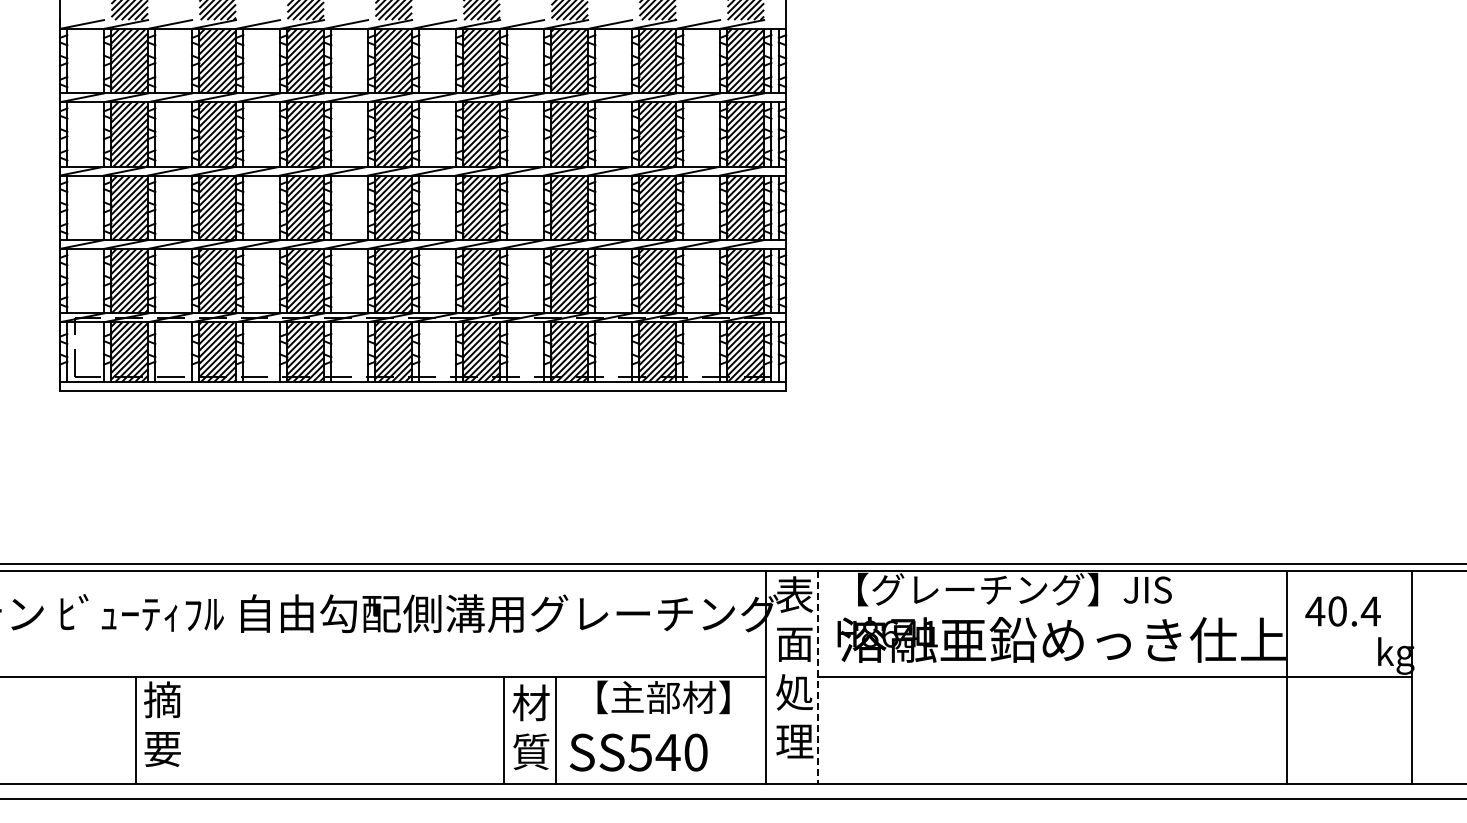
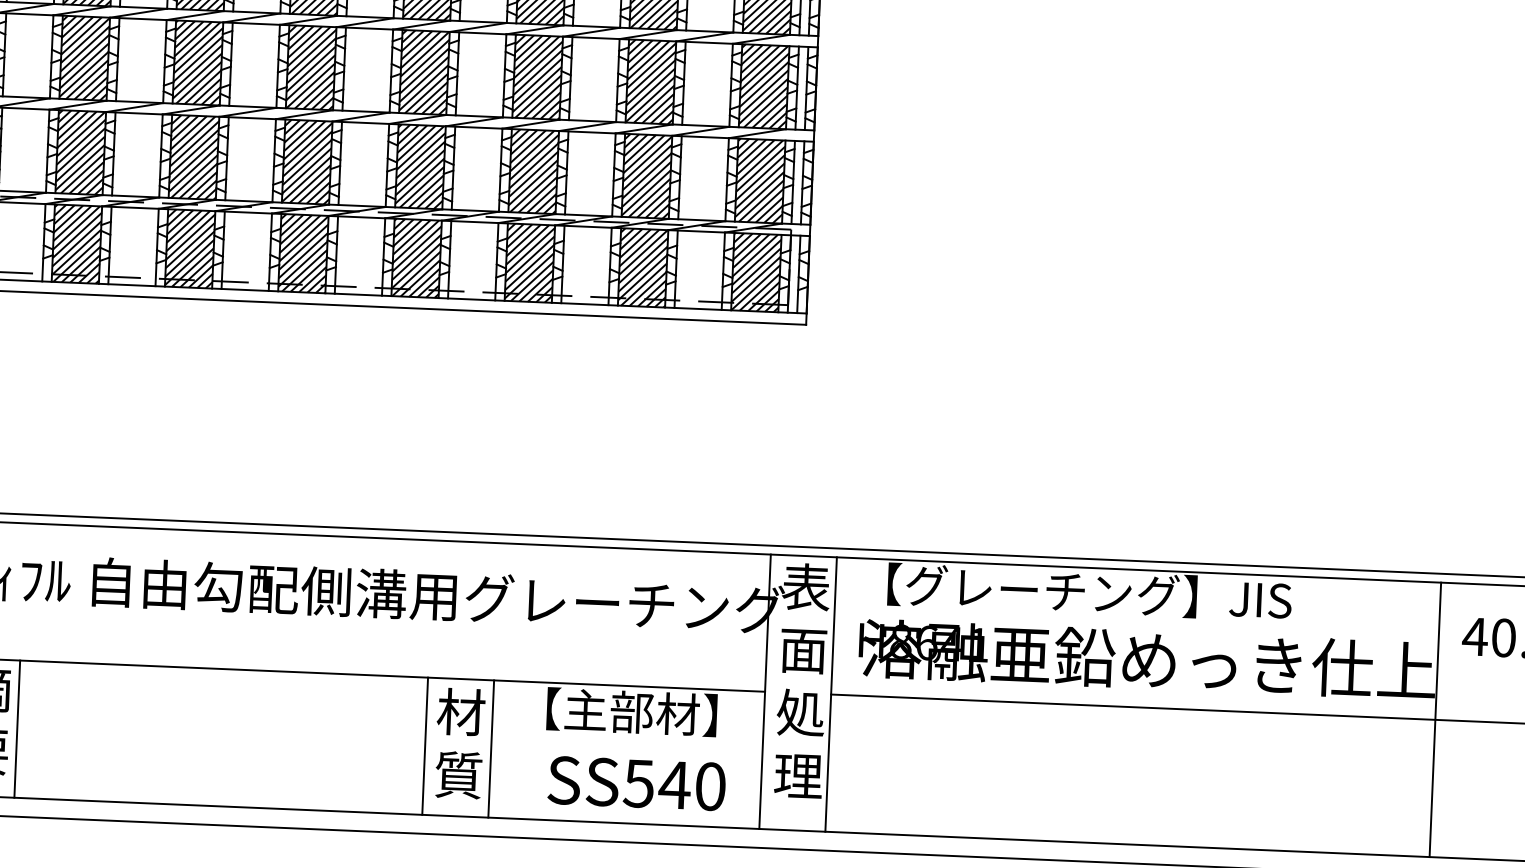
line: (817, 677) -> (831, 694), dashed -> solid
line: (187, 730) -> (17, 729), added
text: (638, 752) -> (636, 783), moved

